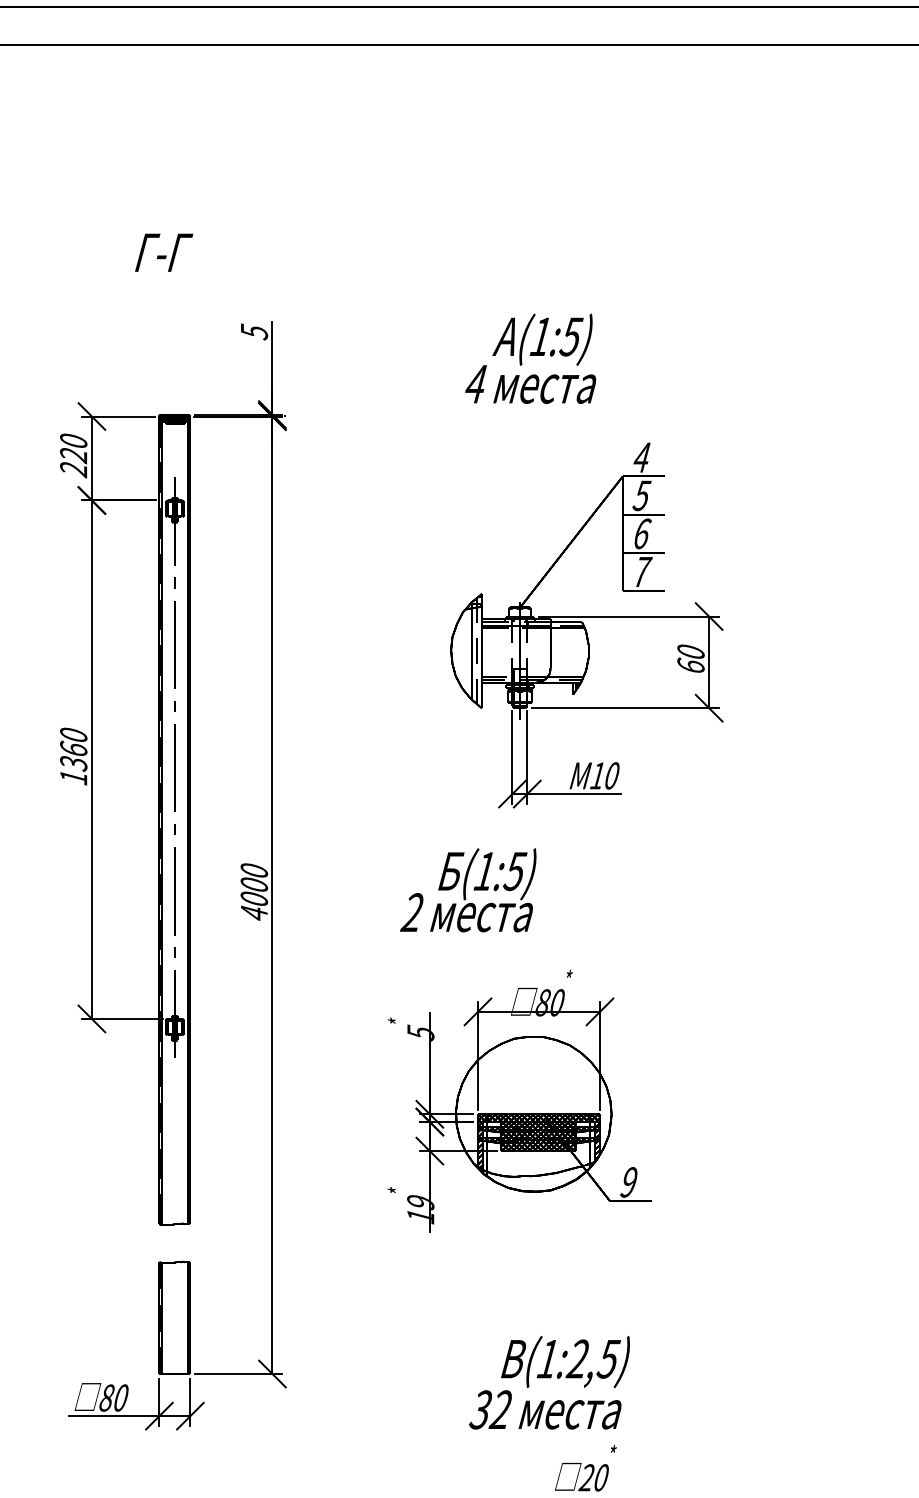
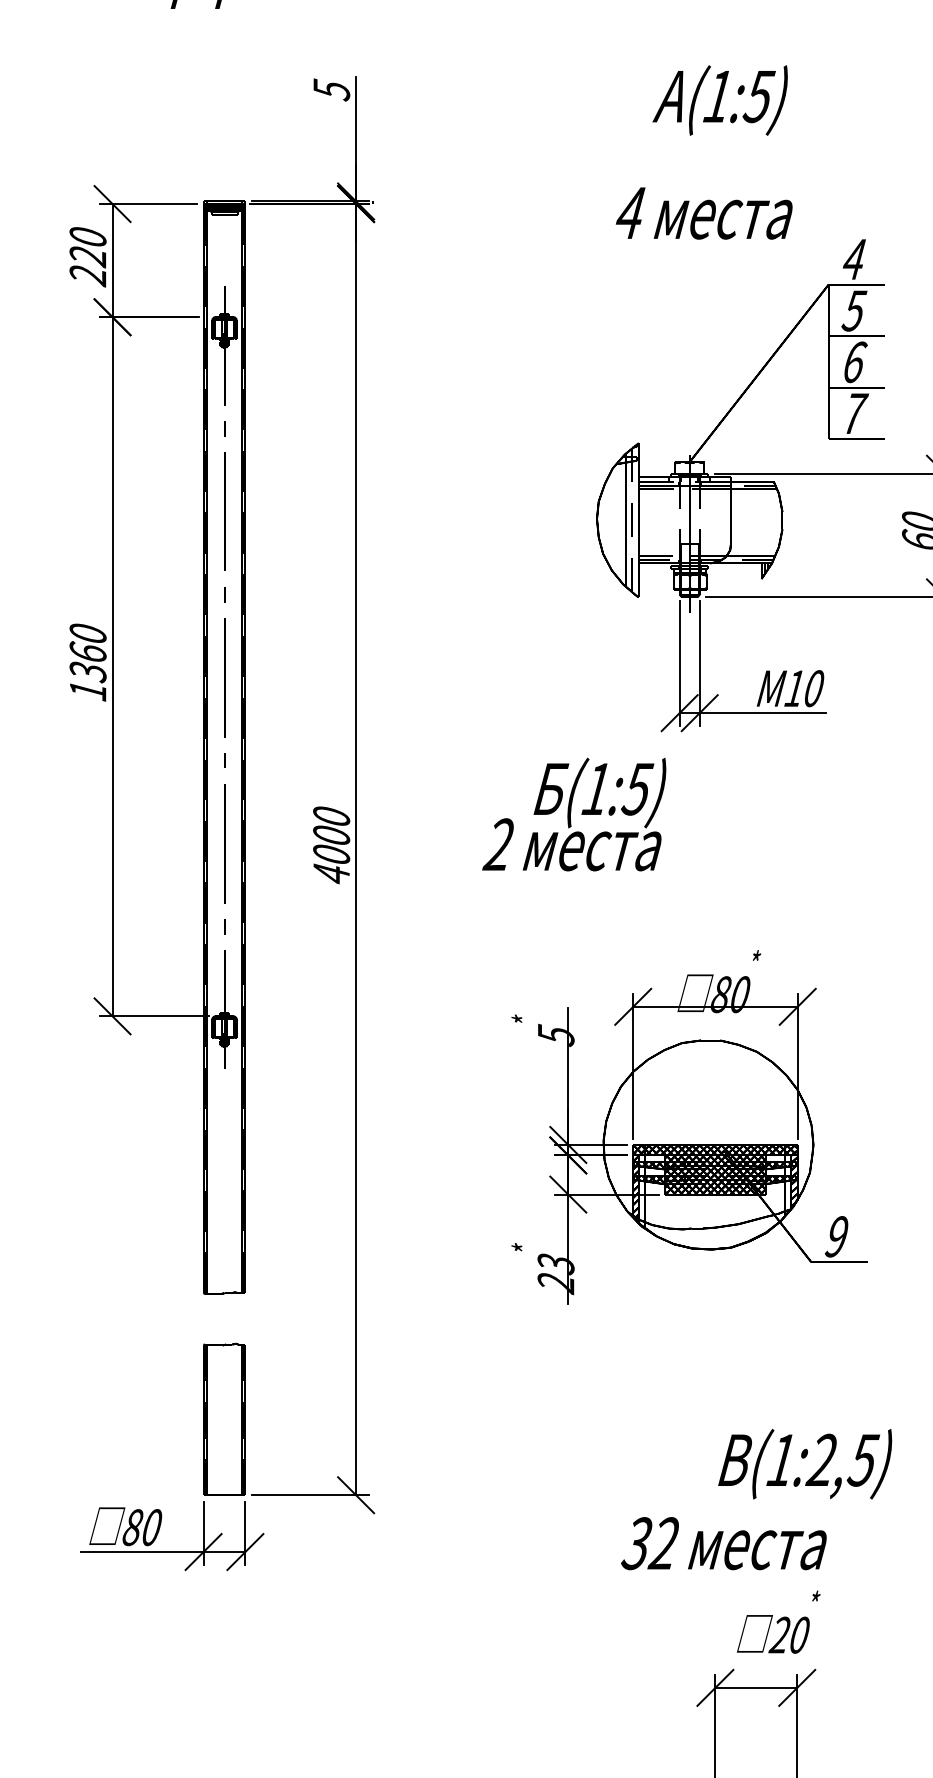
text: (530, 384) -> (704, 213), moved
text: (468, 890) -> (574, 814), moved
text: (420, 1210) -> (555, 1274), 19 -> 23
text: (565, 1362) -> (805, 1464), moved

